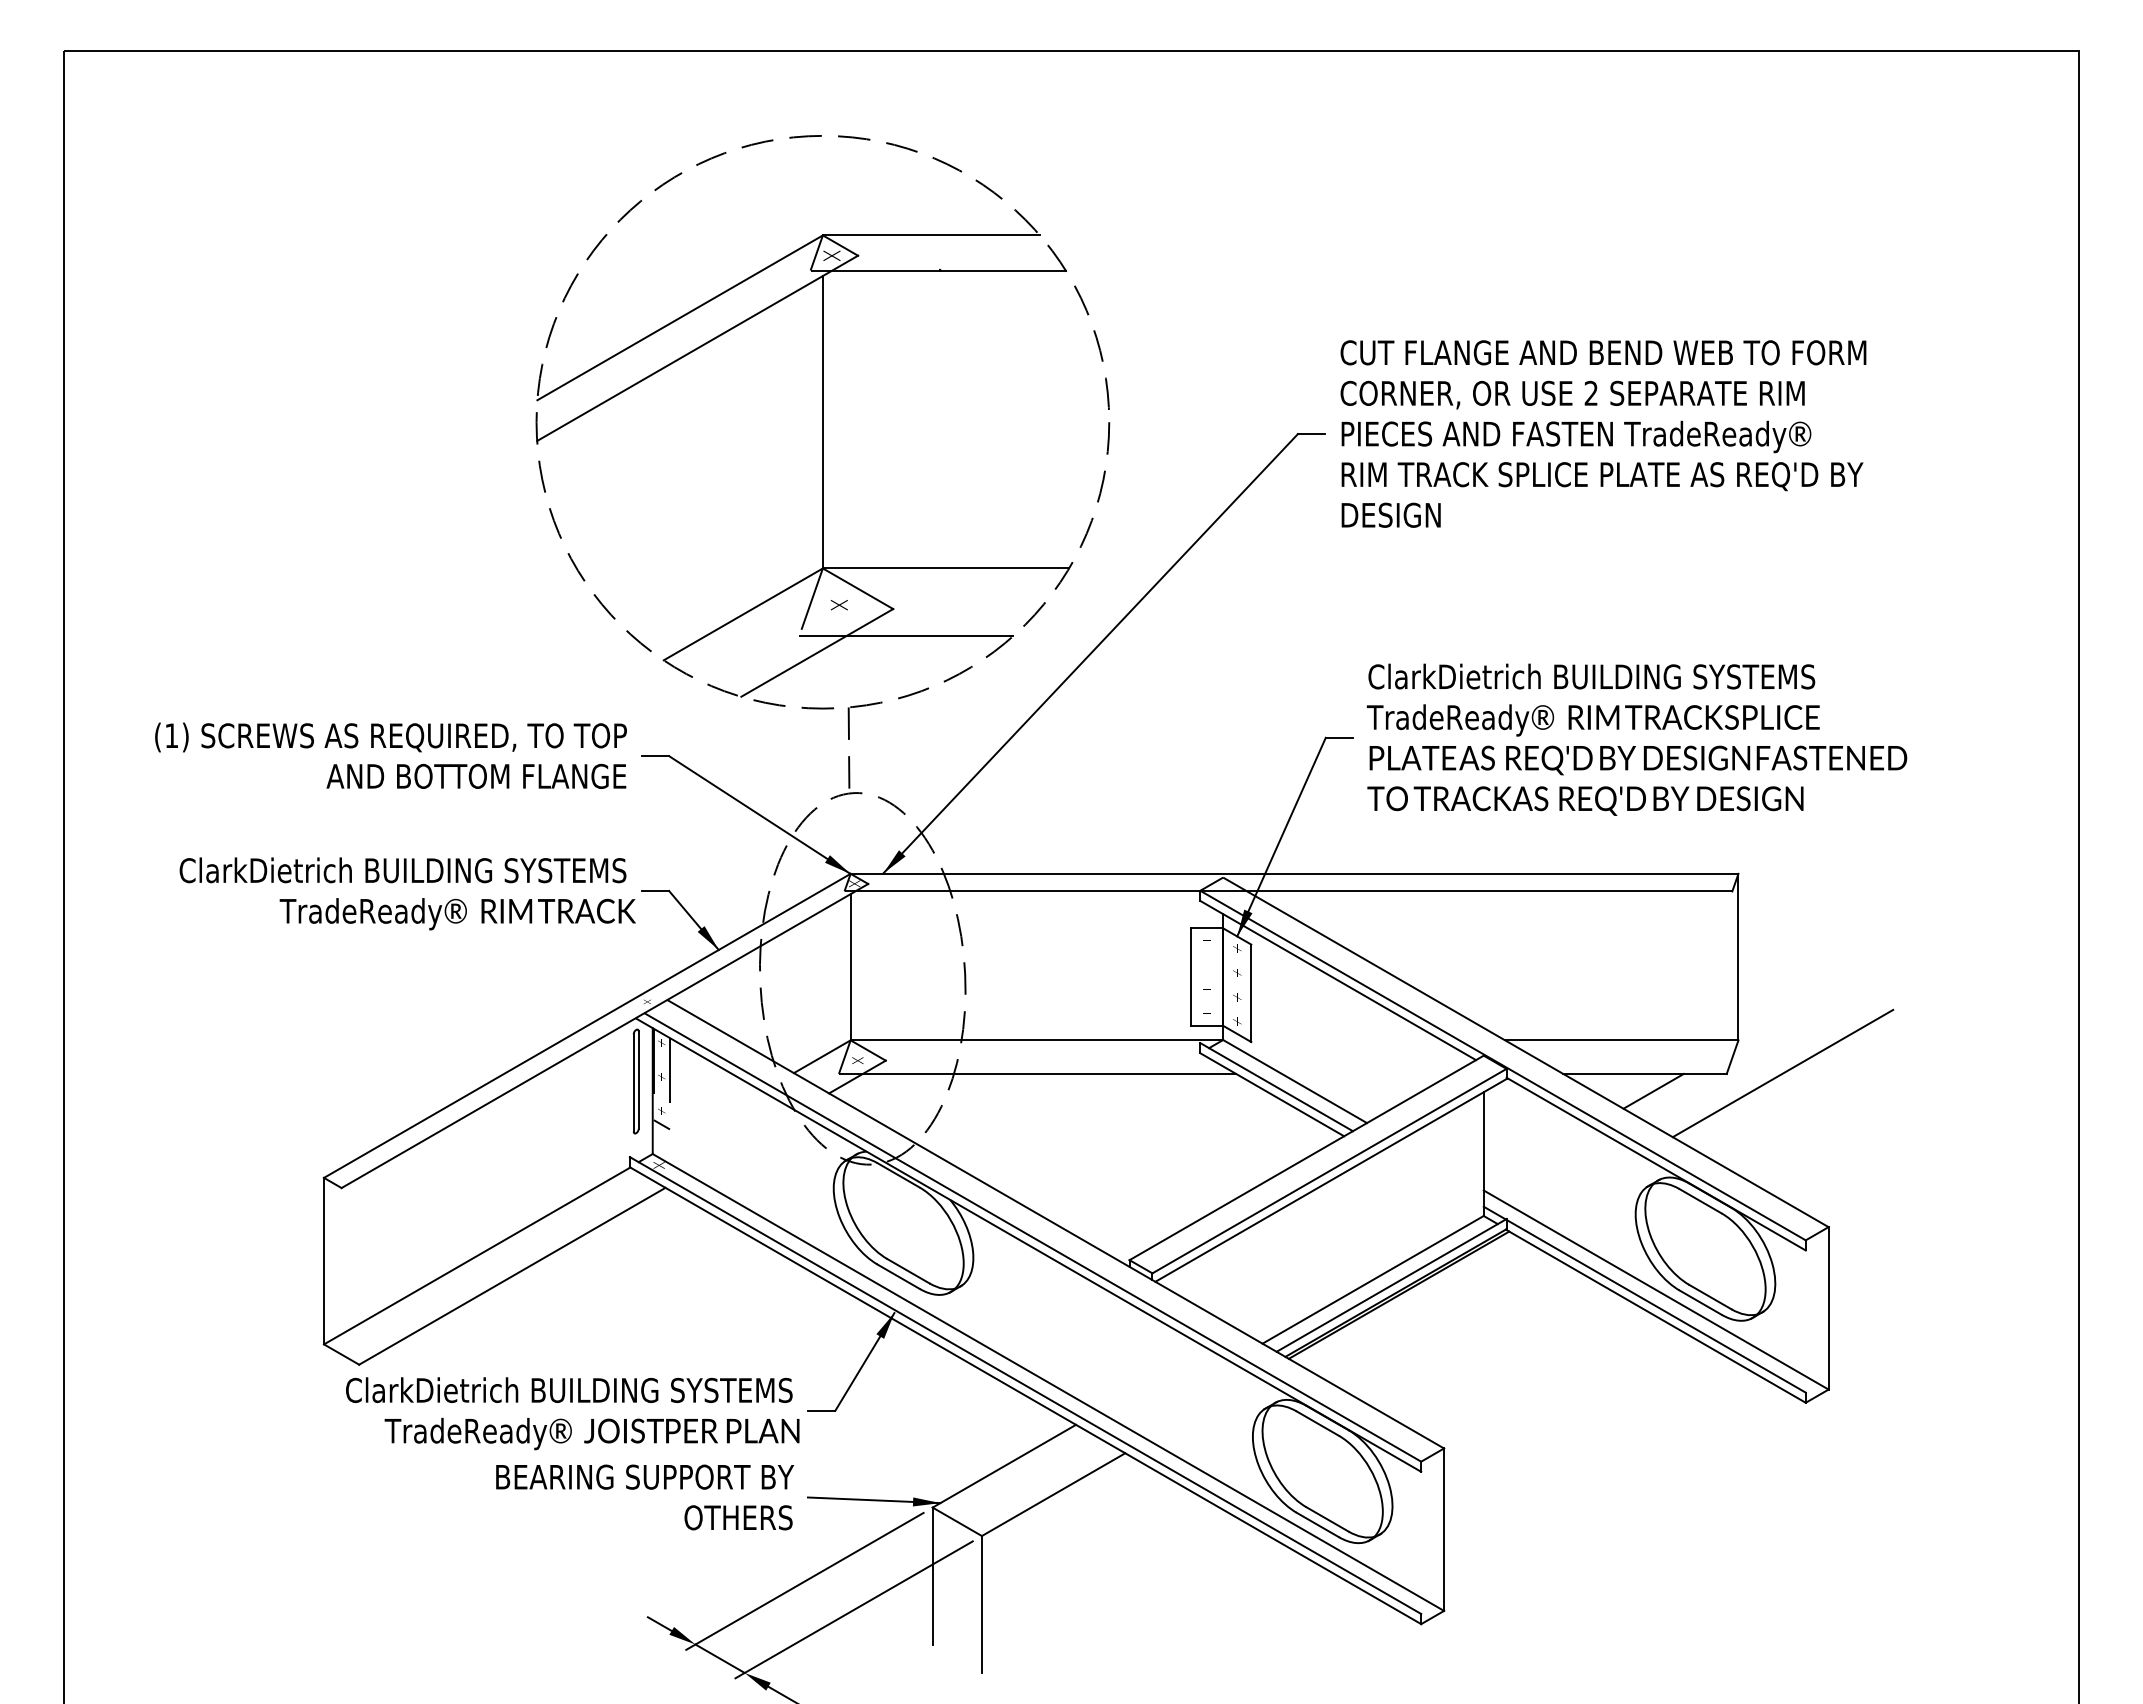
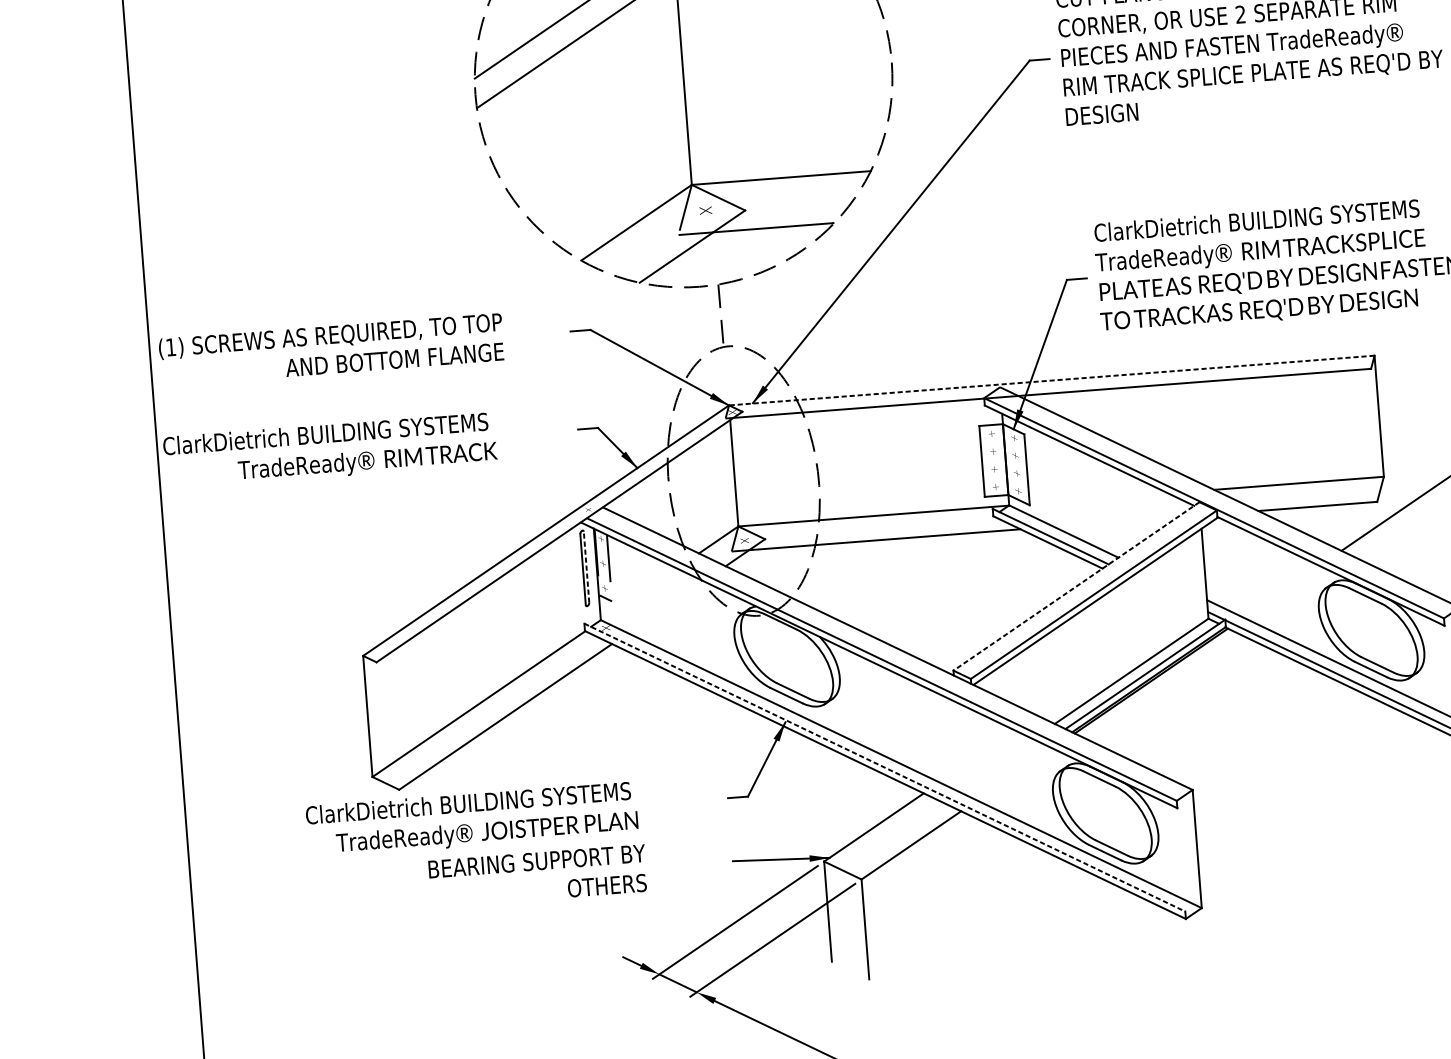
text: (390, 755) -> (331, 349), moved
line: (1294, 873) -> (1051, 380), solid -> dashed
text: (407, 893) -> (330, 450), moved
line: (638, 1080) -> (586, 567), solid -> dashed
line: (1653, 1090) -> (1324, 518), removed
line: (1306, 1158) -> (1076, 586), solid -> dashed
line: (1025, 1385) -> (884, 767), solid -> dashed
text: (572, 1413) -> (471, 819), moved
text: (644, 1497) -> (537, 876), moved

